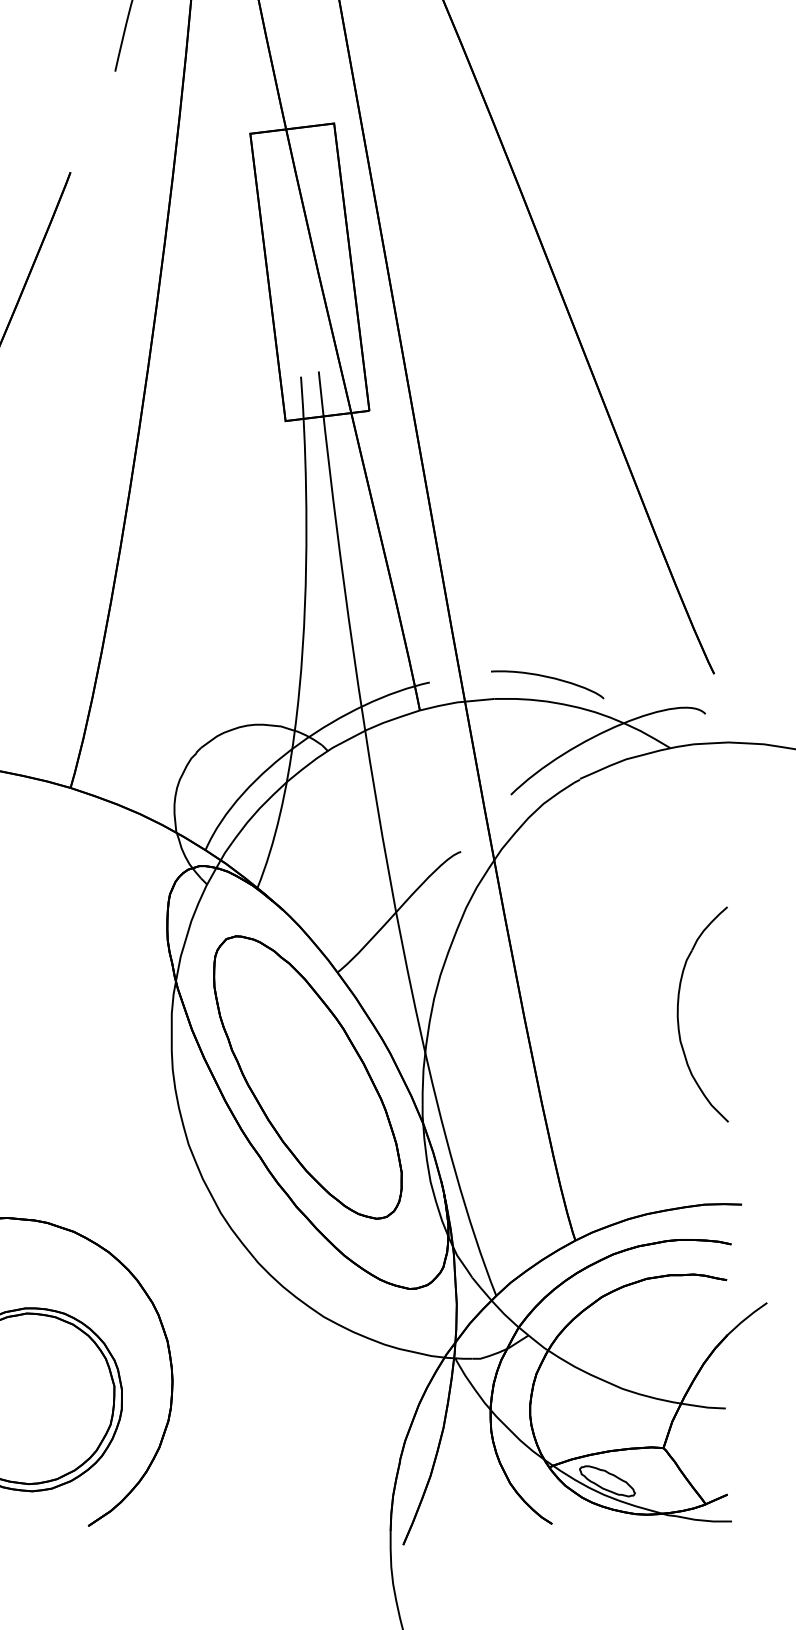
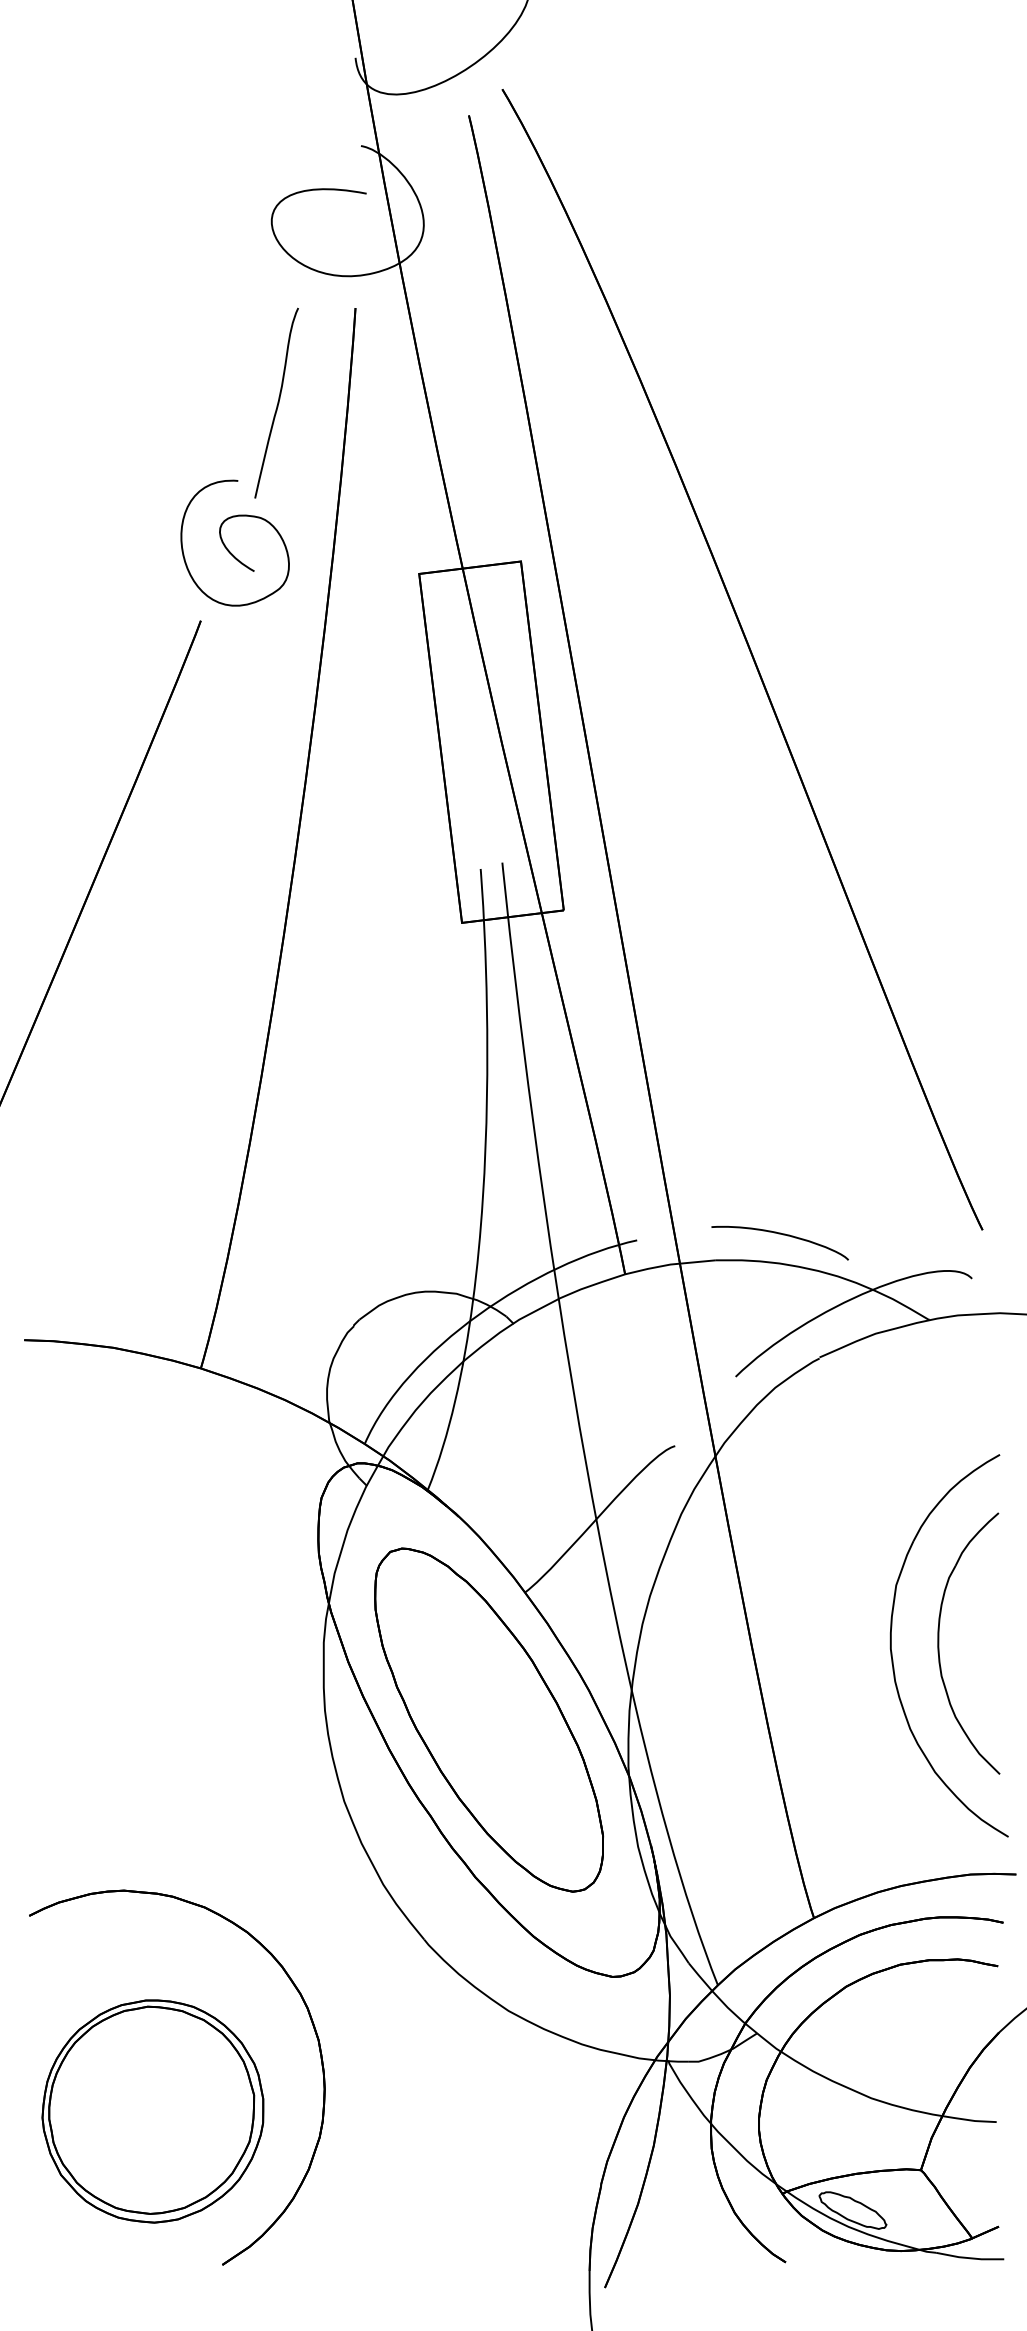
curve: (91, 111) -> (226, 546), added
part: (640, 1021) -> (892, 1652), added

